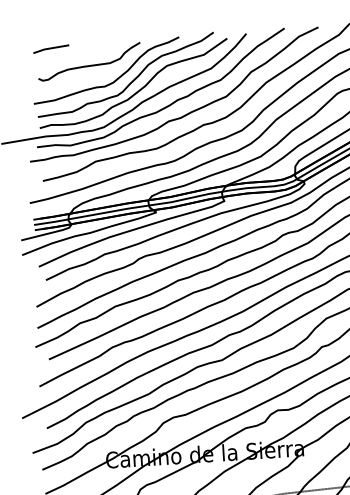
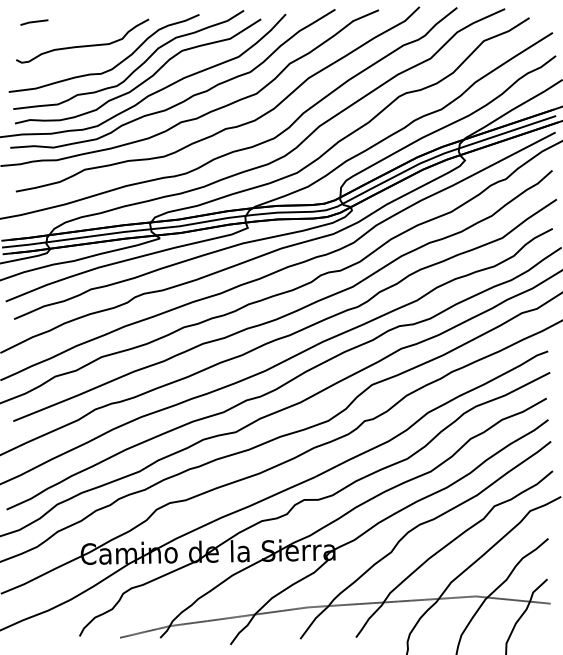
part: (51, 49) -> (34, 22), size x0.6

